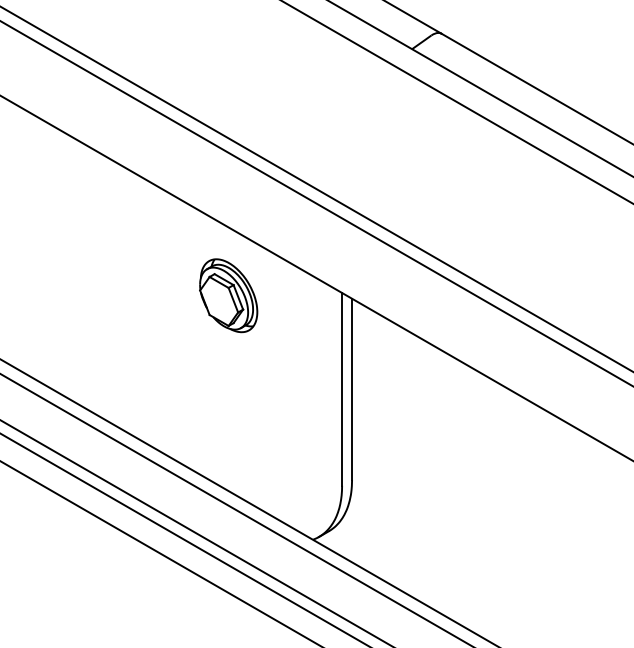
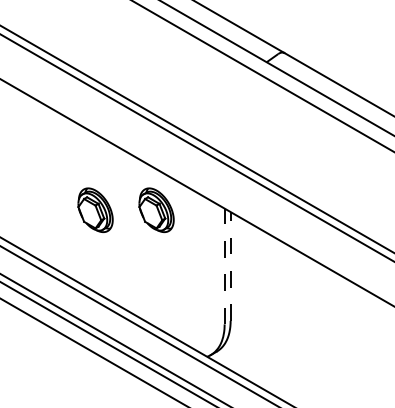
part: (126, 294) -> (95, 209), added
line: (351, 387) -> (230, 265), solid -> dashed
line: (341, 389) -> (224, 266), solid -> dashed

